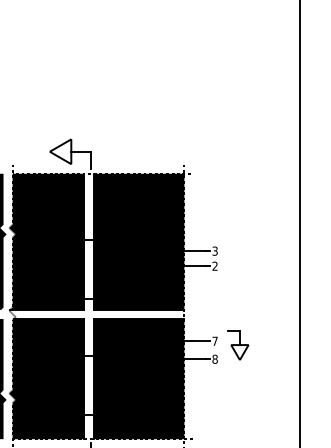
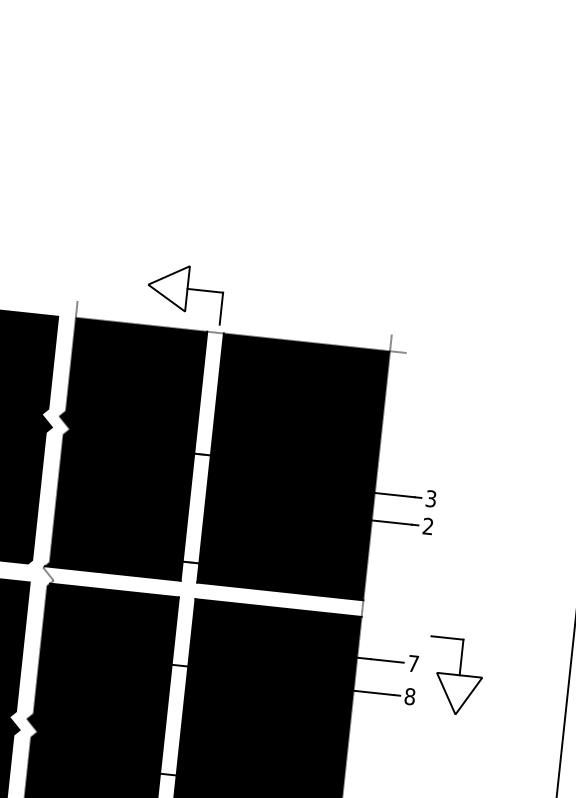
part: (237, 345) -> (453, 675), size x1.43

